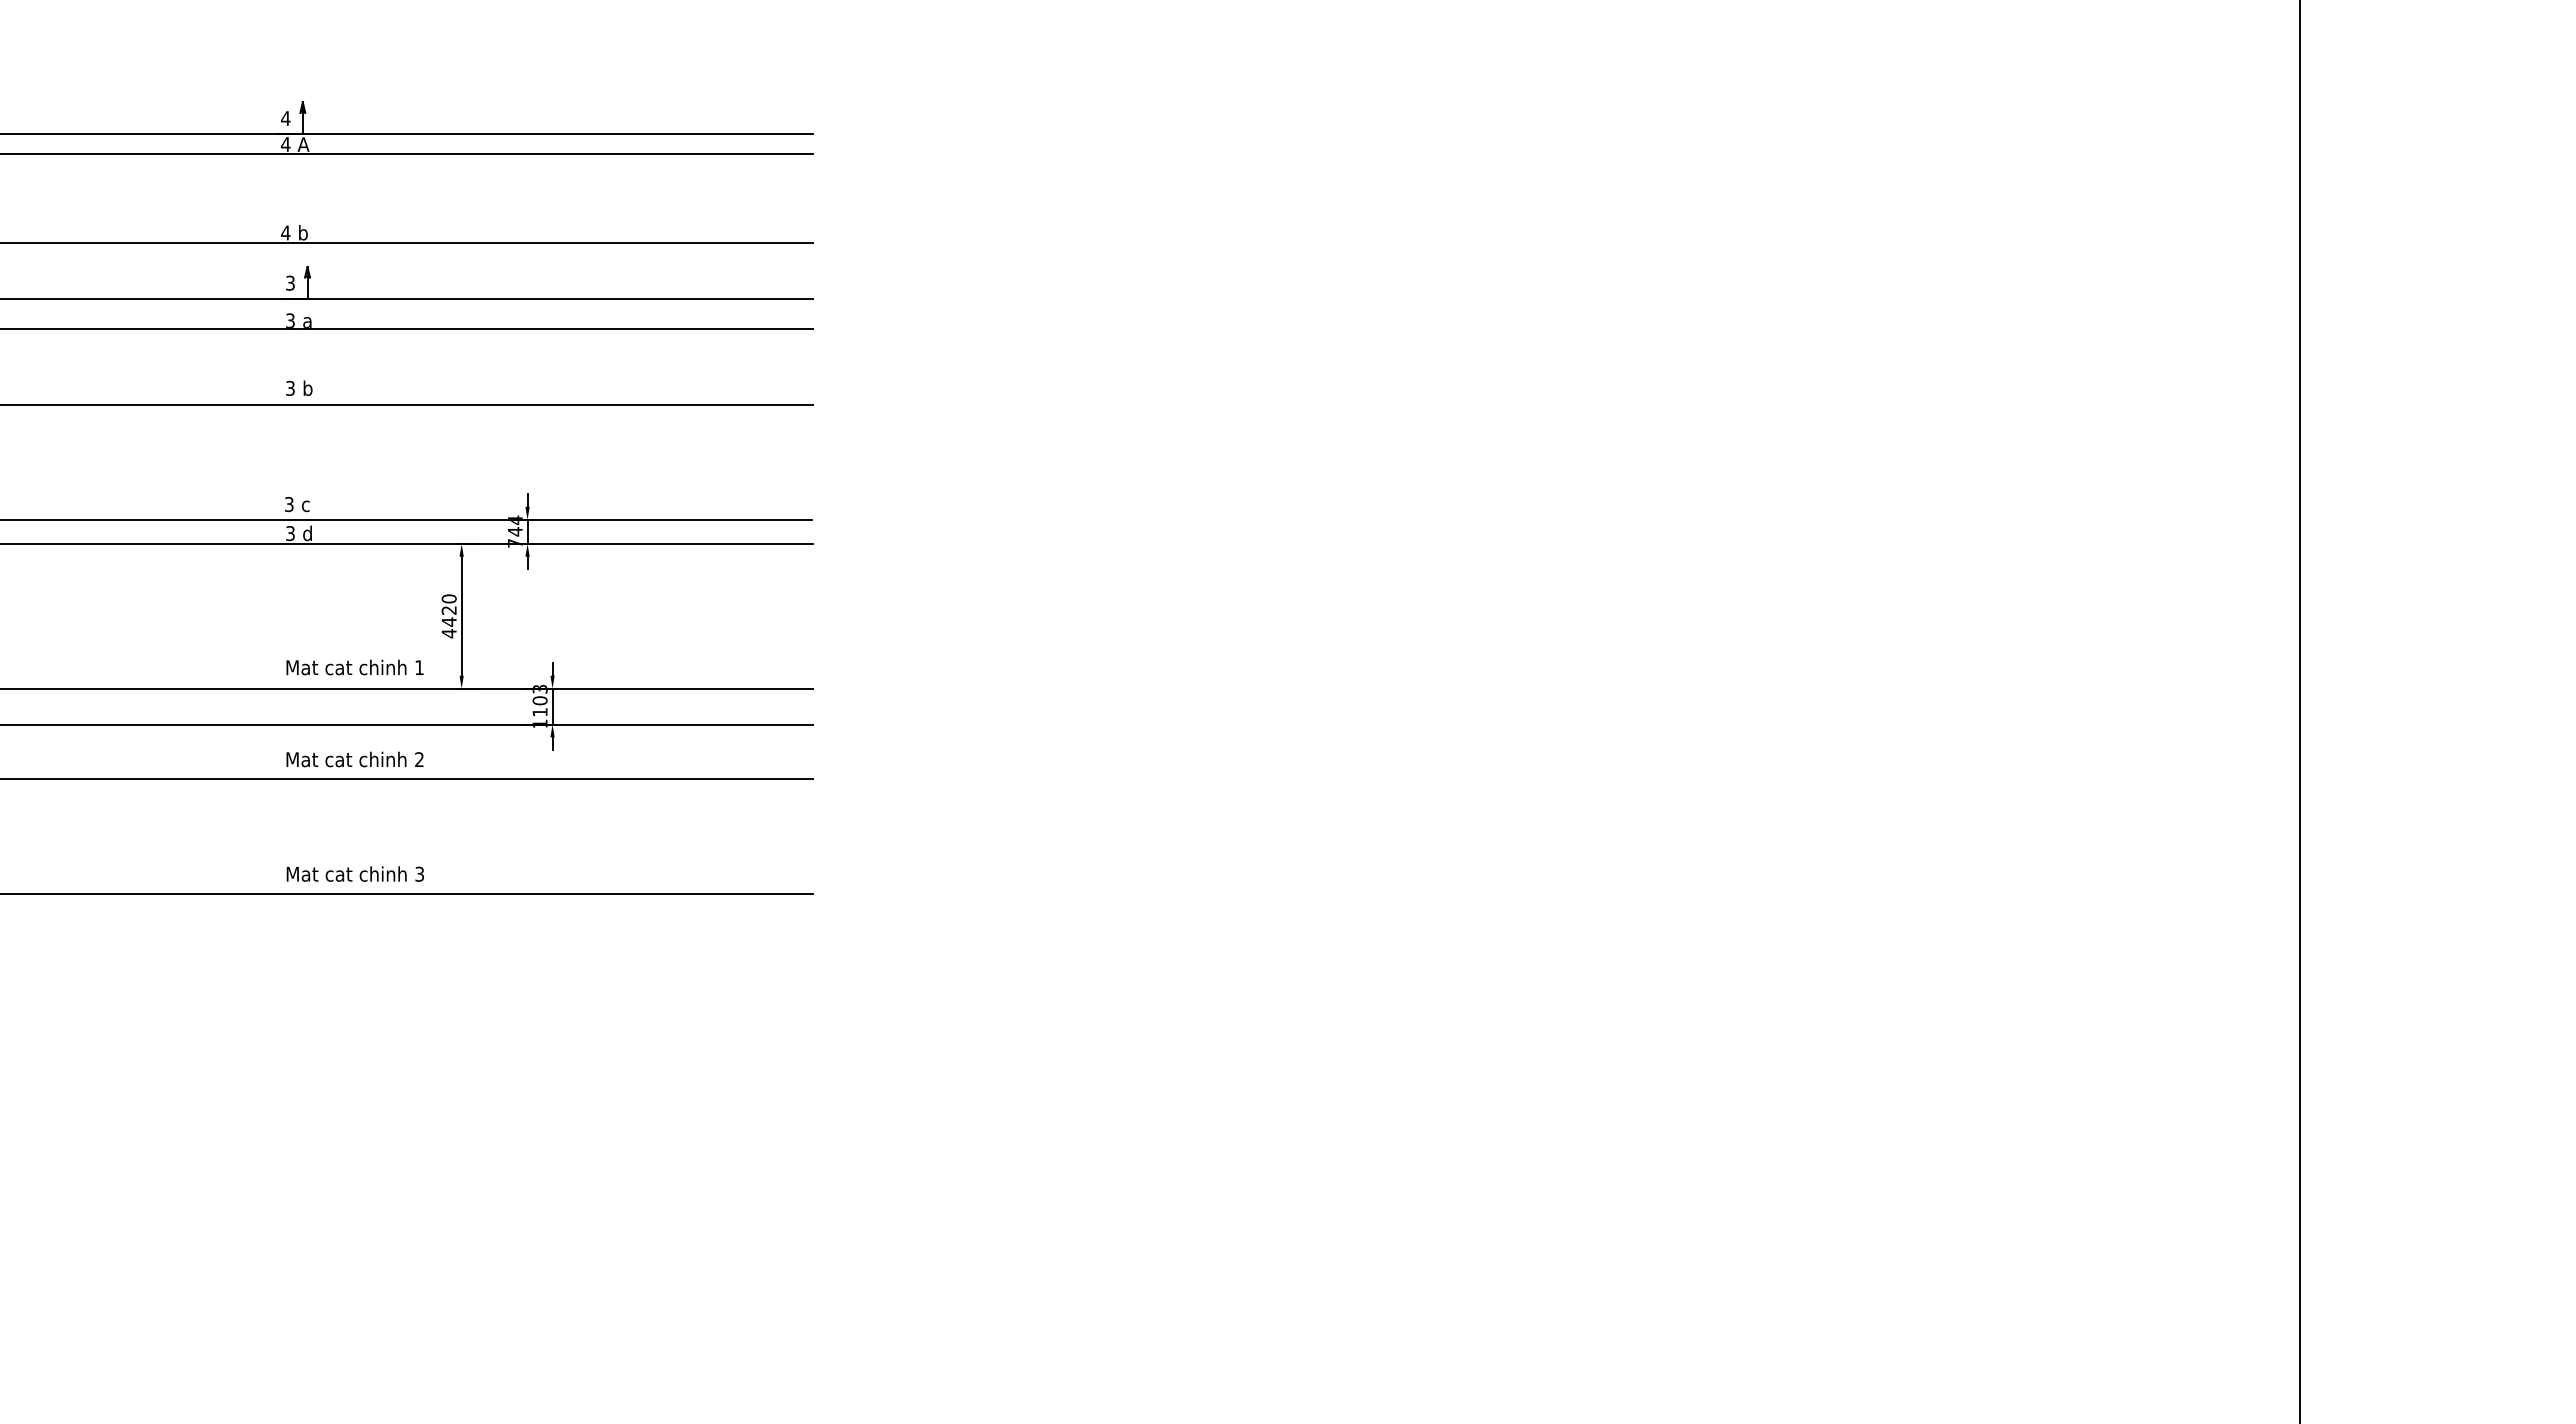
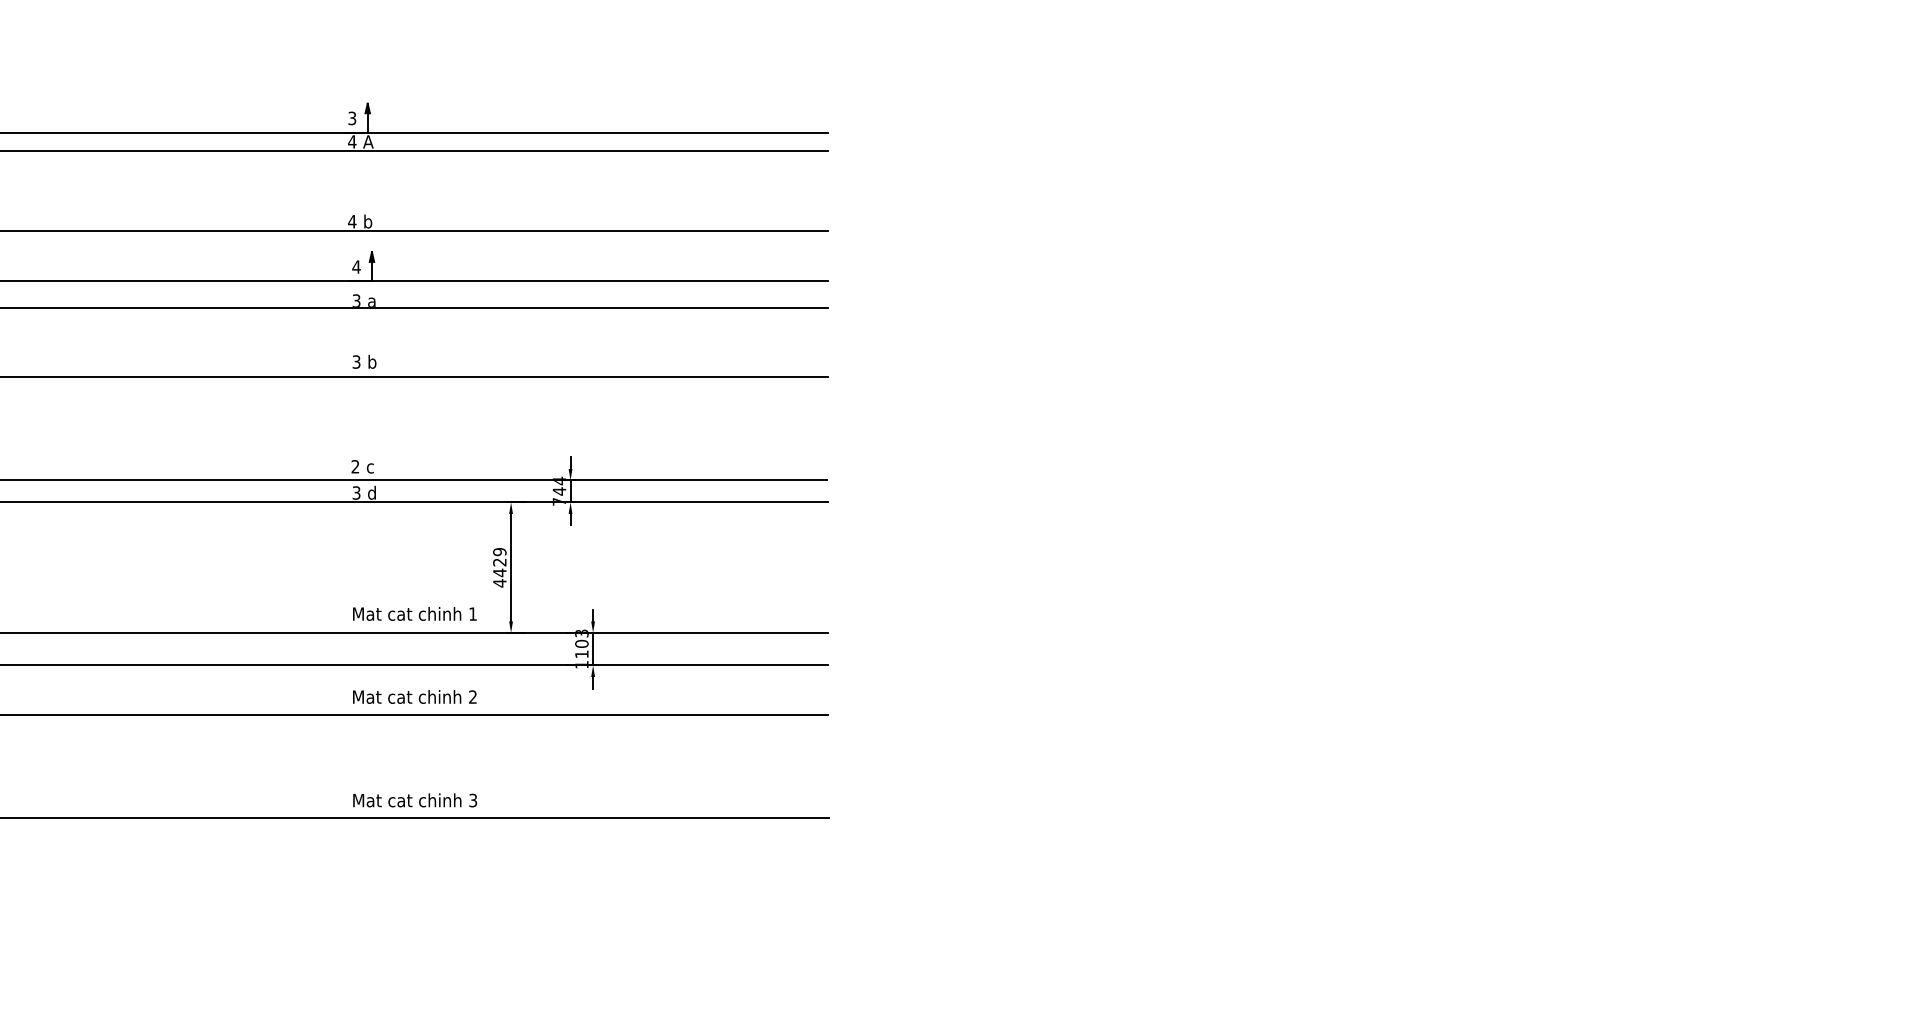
text: (285, 118) -> (352, 118), 4 -> 3
text: (290, 282) -> (356, 266), 3 -> 4
text: (289, 504) -> (355, 466), 3 -> 2
text: (449, 598) -> (500, 551), 4420 -> 4429

